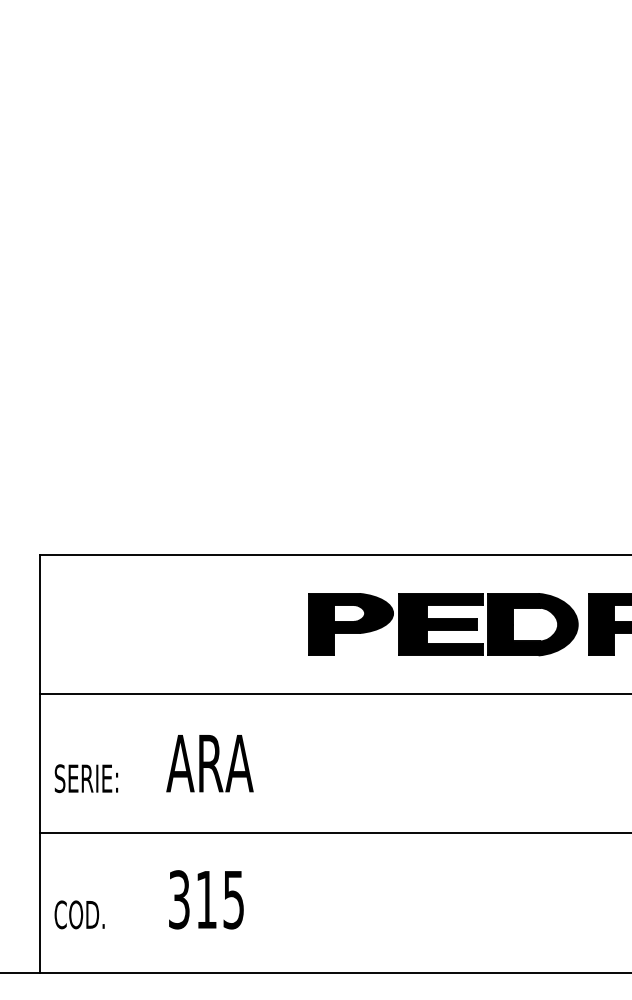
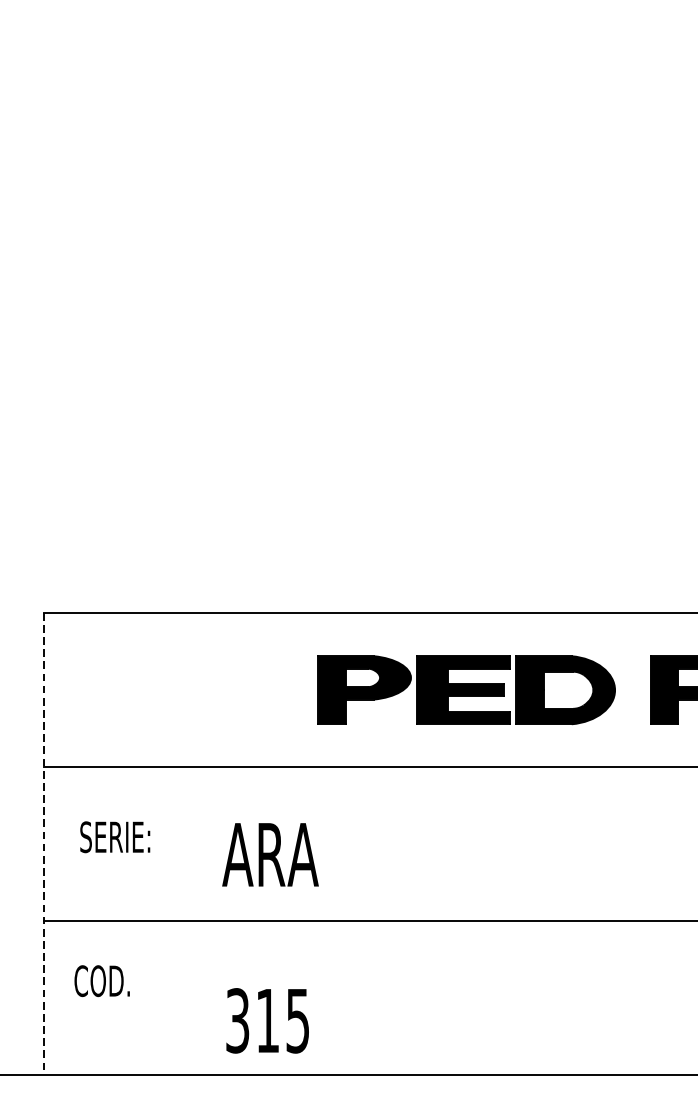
part: (443, 624) -> (466, 690), moved
text: (209, 763) -> (269, 854), moved
line: (39, 764) -> (43, 844), solid -> dashed
text: (86, 778) -> (115, 837), moved
text: (206, 899) -> (267, 1020), moved
text: (79, 914) -> (102, 980), moved

